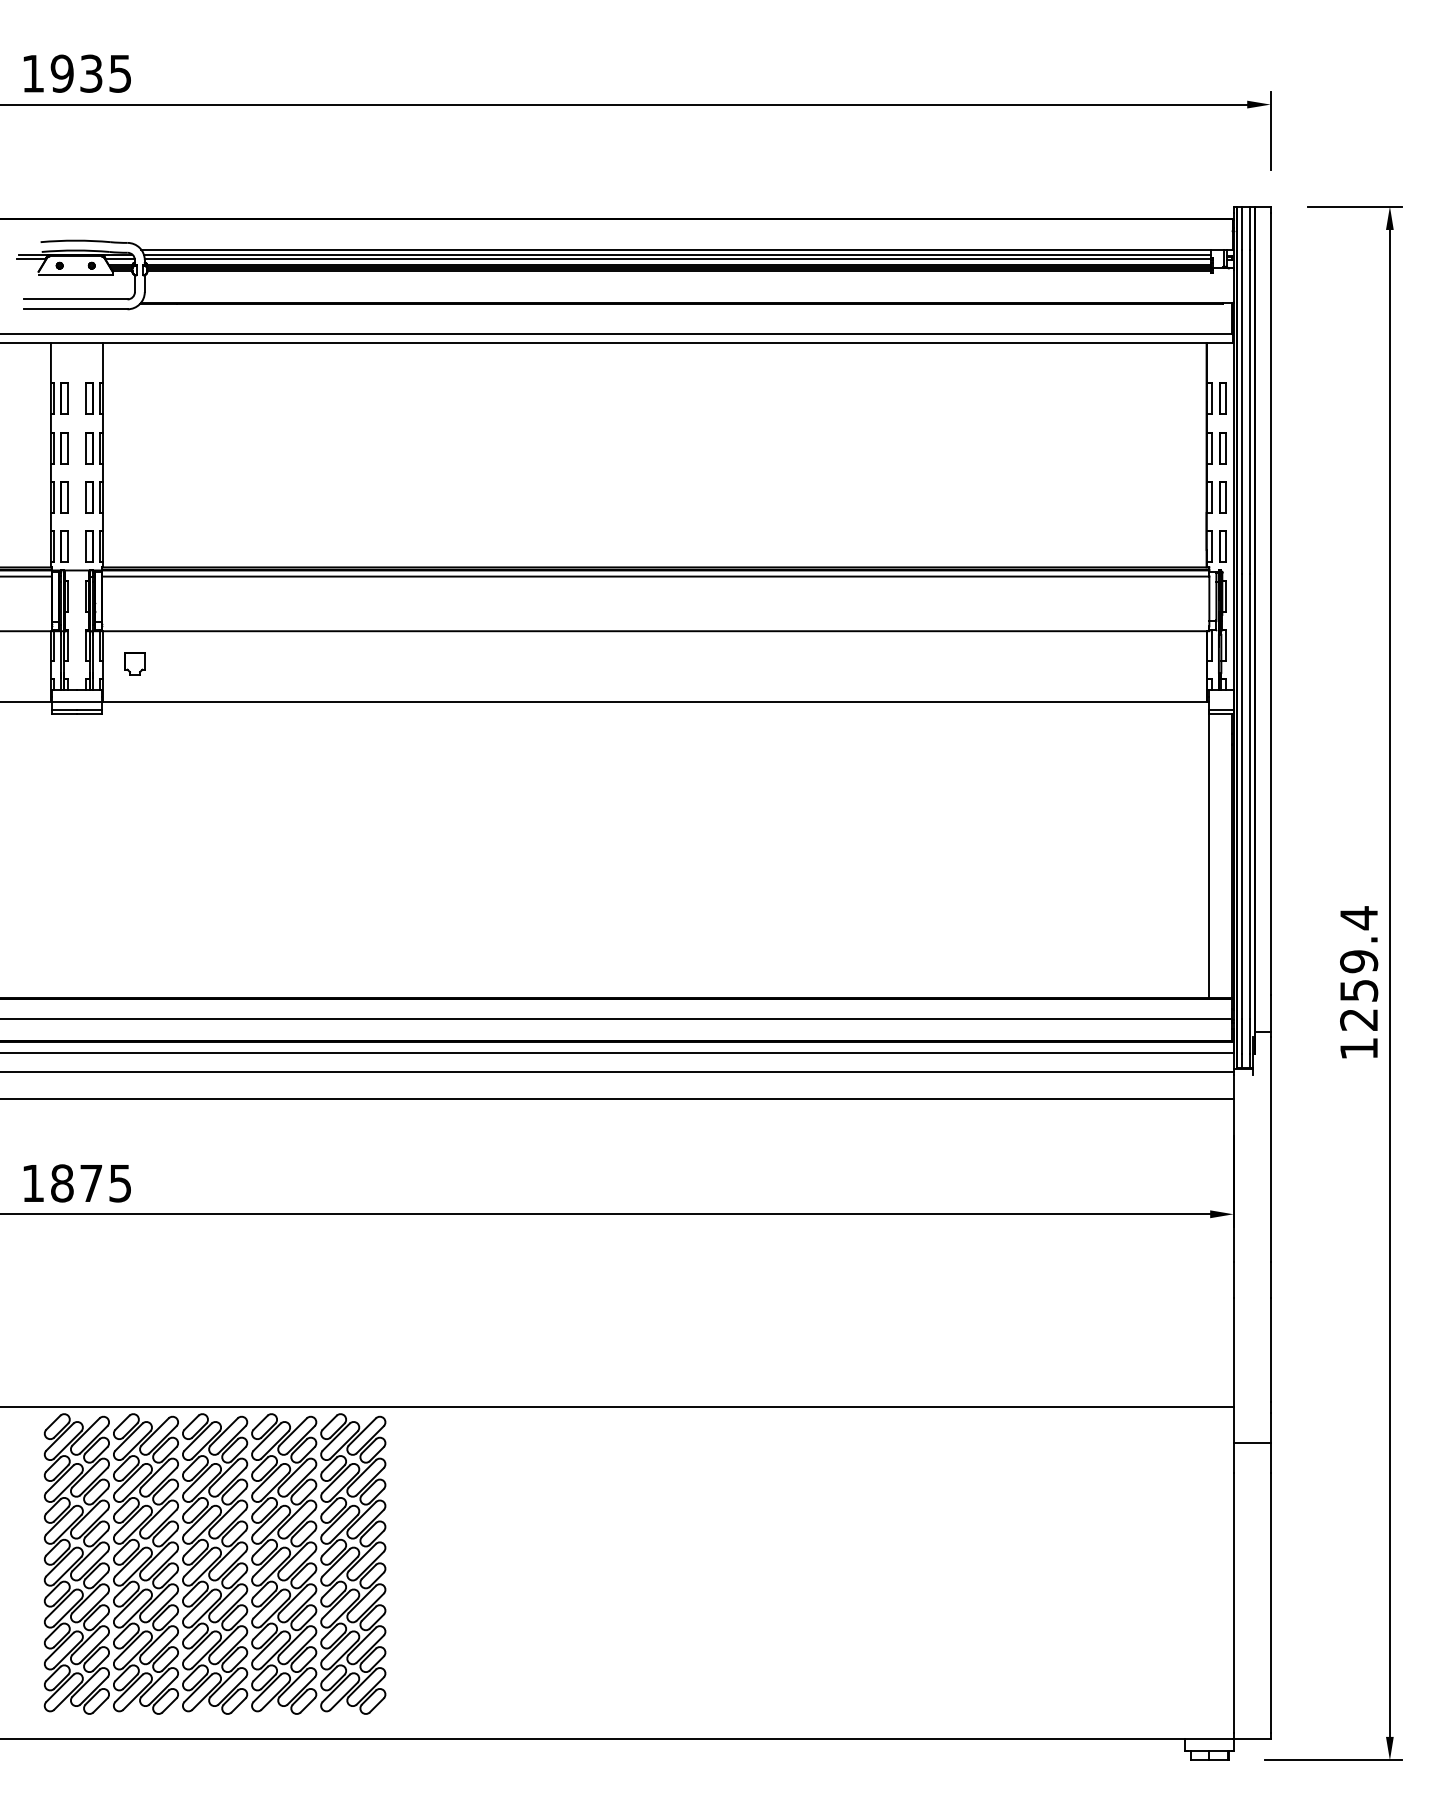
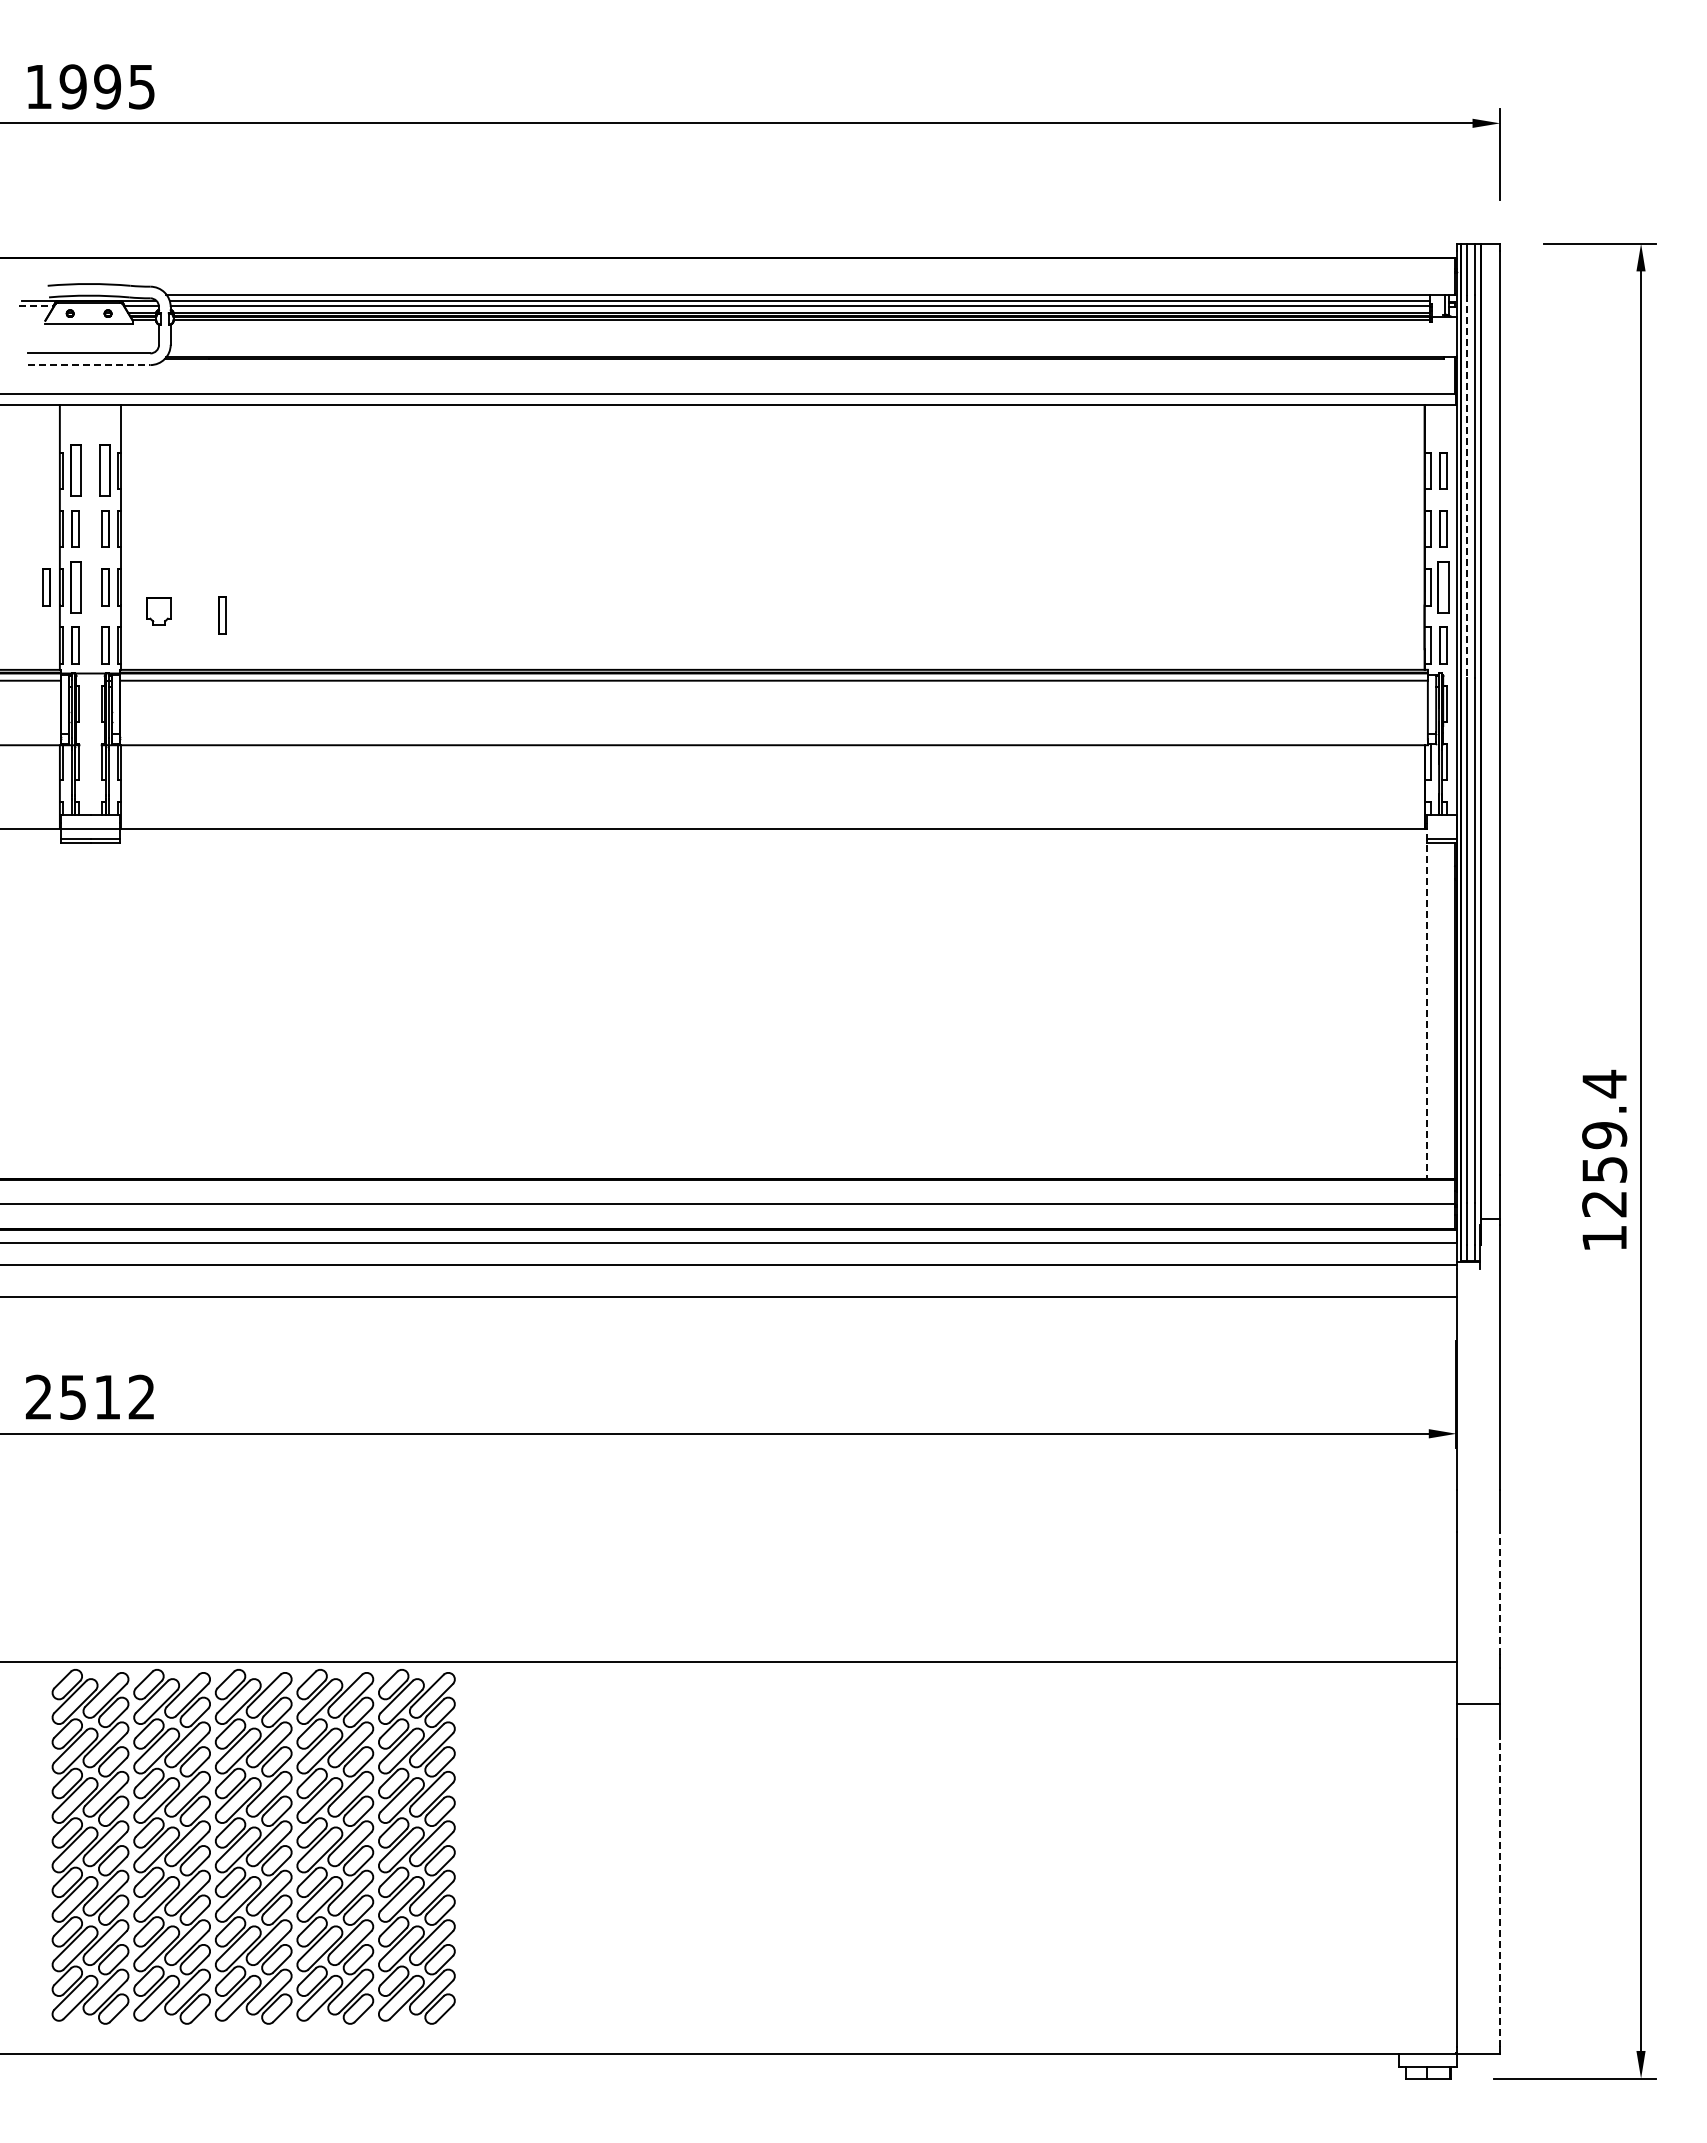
text: (91, 73) -> (107, 86), 1935 -> 1995
line: (32, 258) -> (37, 305), solid -> dashed
line: (76, 309) -> (89, 365), solid -> dashed
part: (64, 398) -> (75, 470), size x1.4
part: (89, 398) -> (105, 470), size x1.4
line: (1242, 412) -> (1466, 487), solid -> dashed
part: (39, 497) -> (46, 587), added
part: (64, 497) -> (75, 587), size x1.4
part: (1222, 497) -> (1443, 587), size x1.4
part: (188, 521) -> (222, 615), added
part: (134, 663) -> (158, 611), moved
line: (1209, 847) -> (1427, 1000), solid -> dashed
text: (76, 1182) -> (89, 1396), 1875 -> 2512
line: (1270, 1349) -> (1500, 1593), solid -> dashed
line: (1270, 1602) -> (1500, 1892), solid -> dashed

